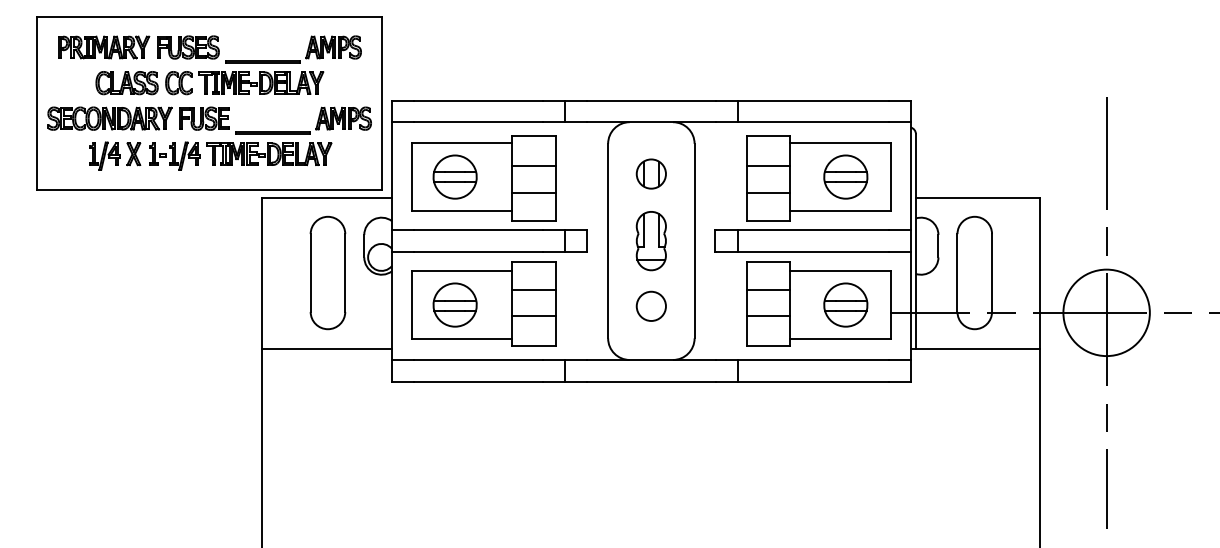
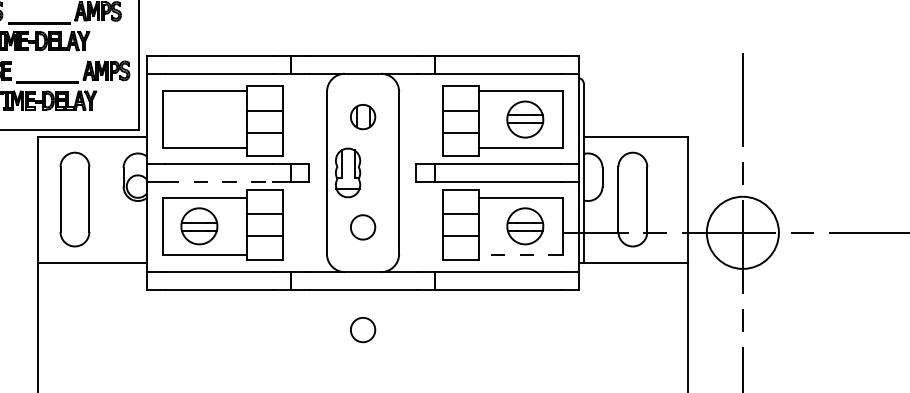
part: (454, 176) -> (198, 119), removed
part: (650, 241) -> (347, 173), moved
line: (478, 251) -> (218, 181), solid -> dashed
part: (327, 272) -> (74, 199), moved
line: (840, 339) -> (520, 255), solid -> dashed
circle: (650, 428) -> (362, 329), added

